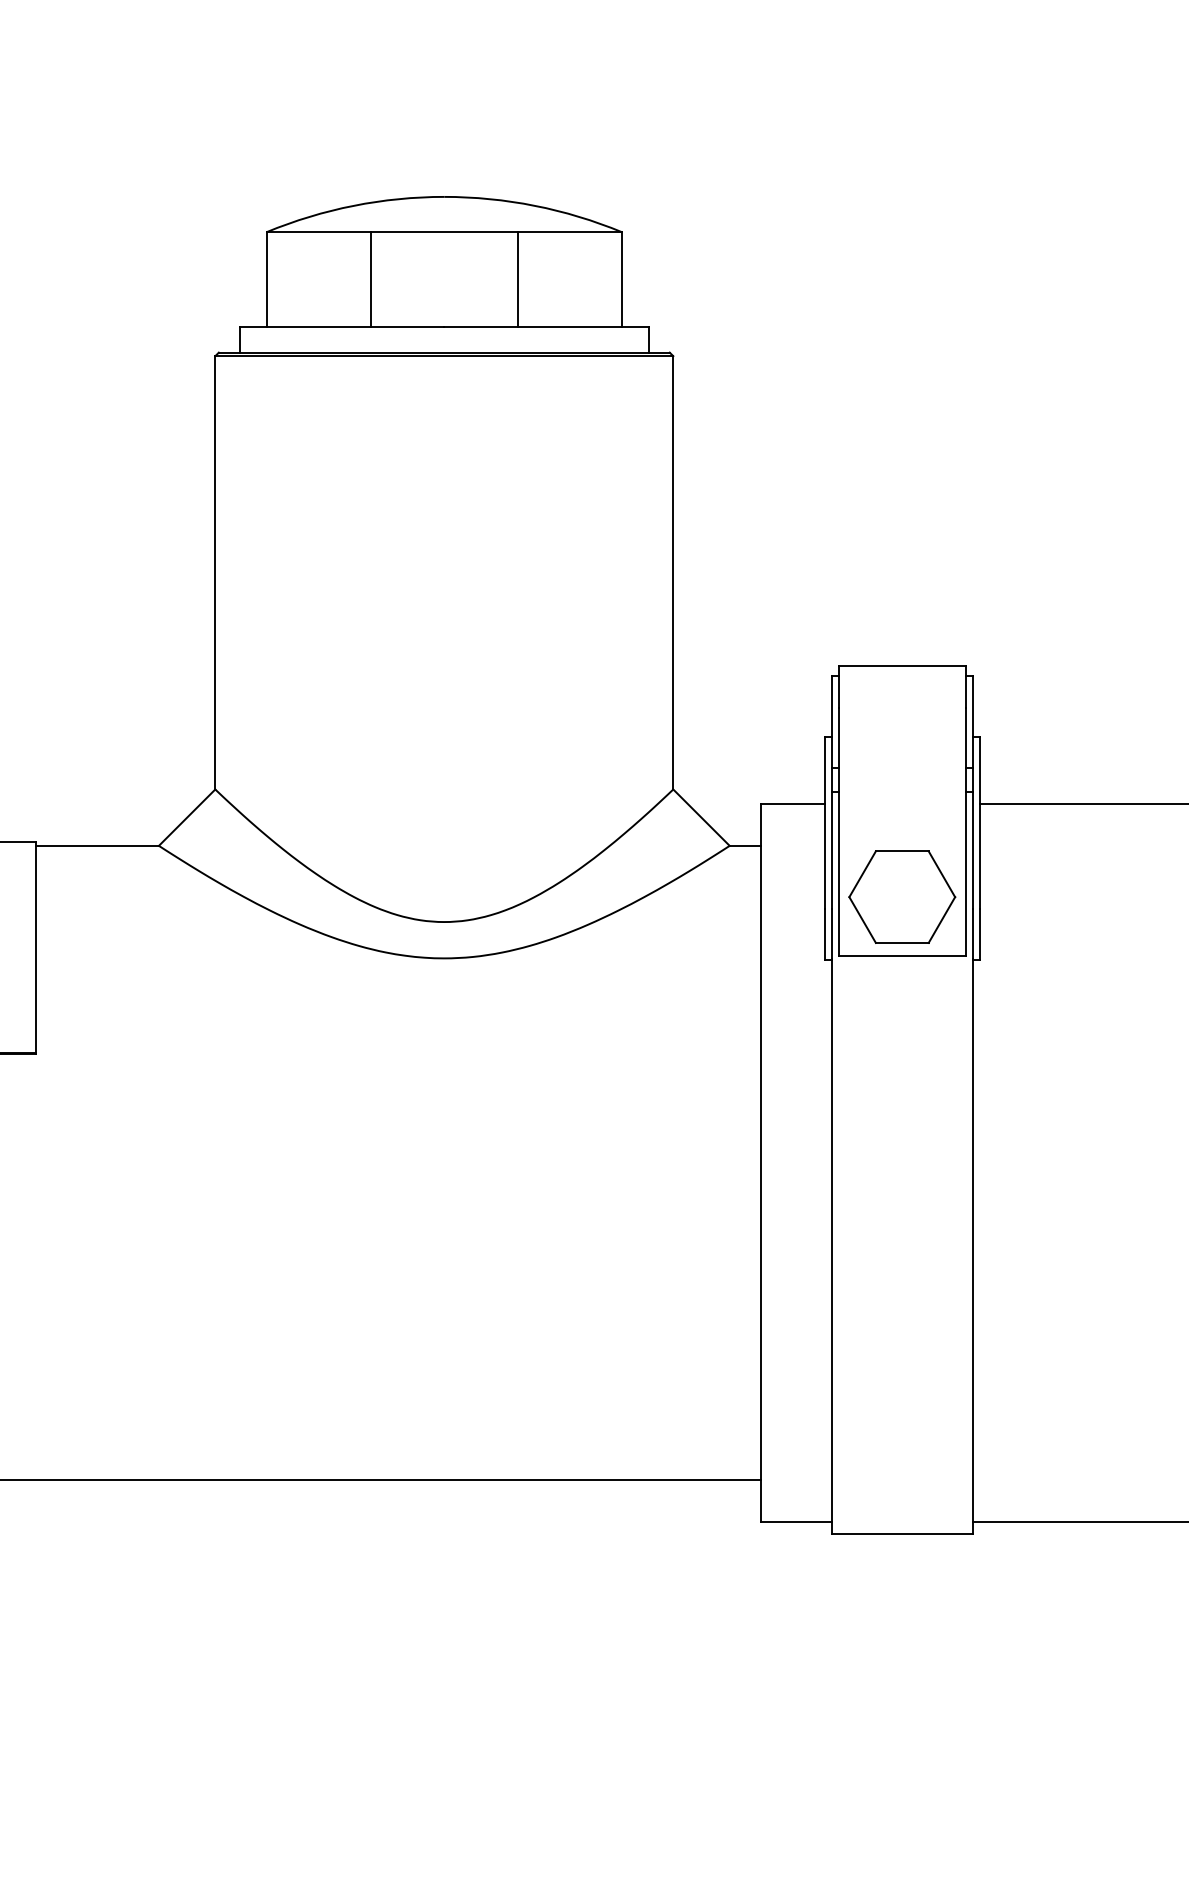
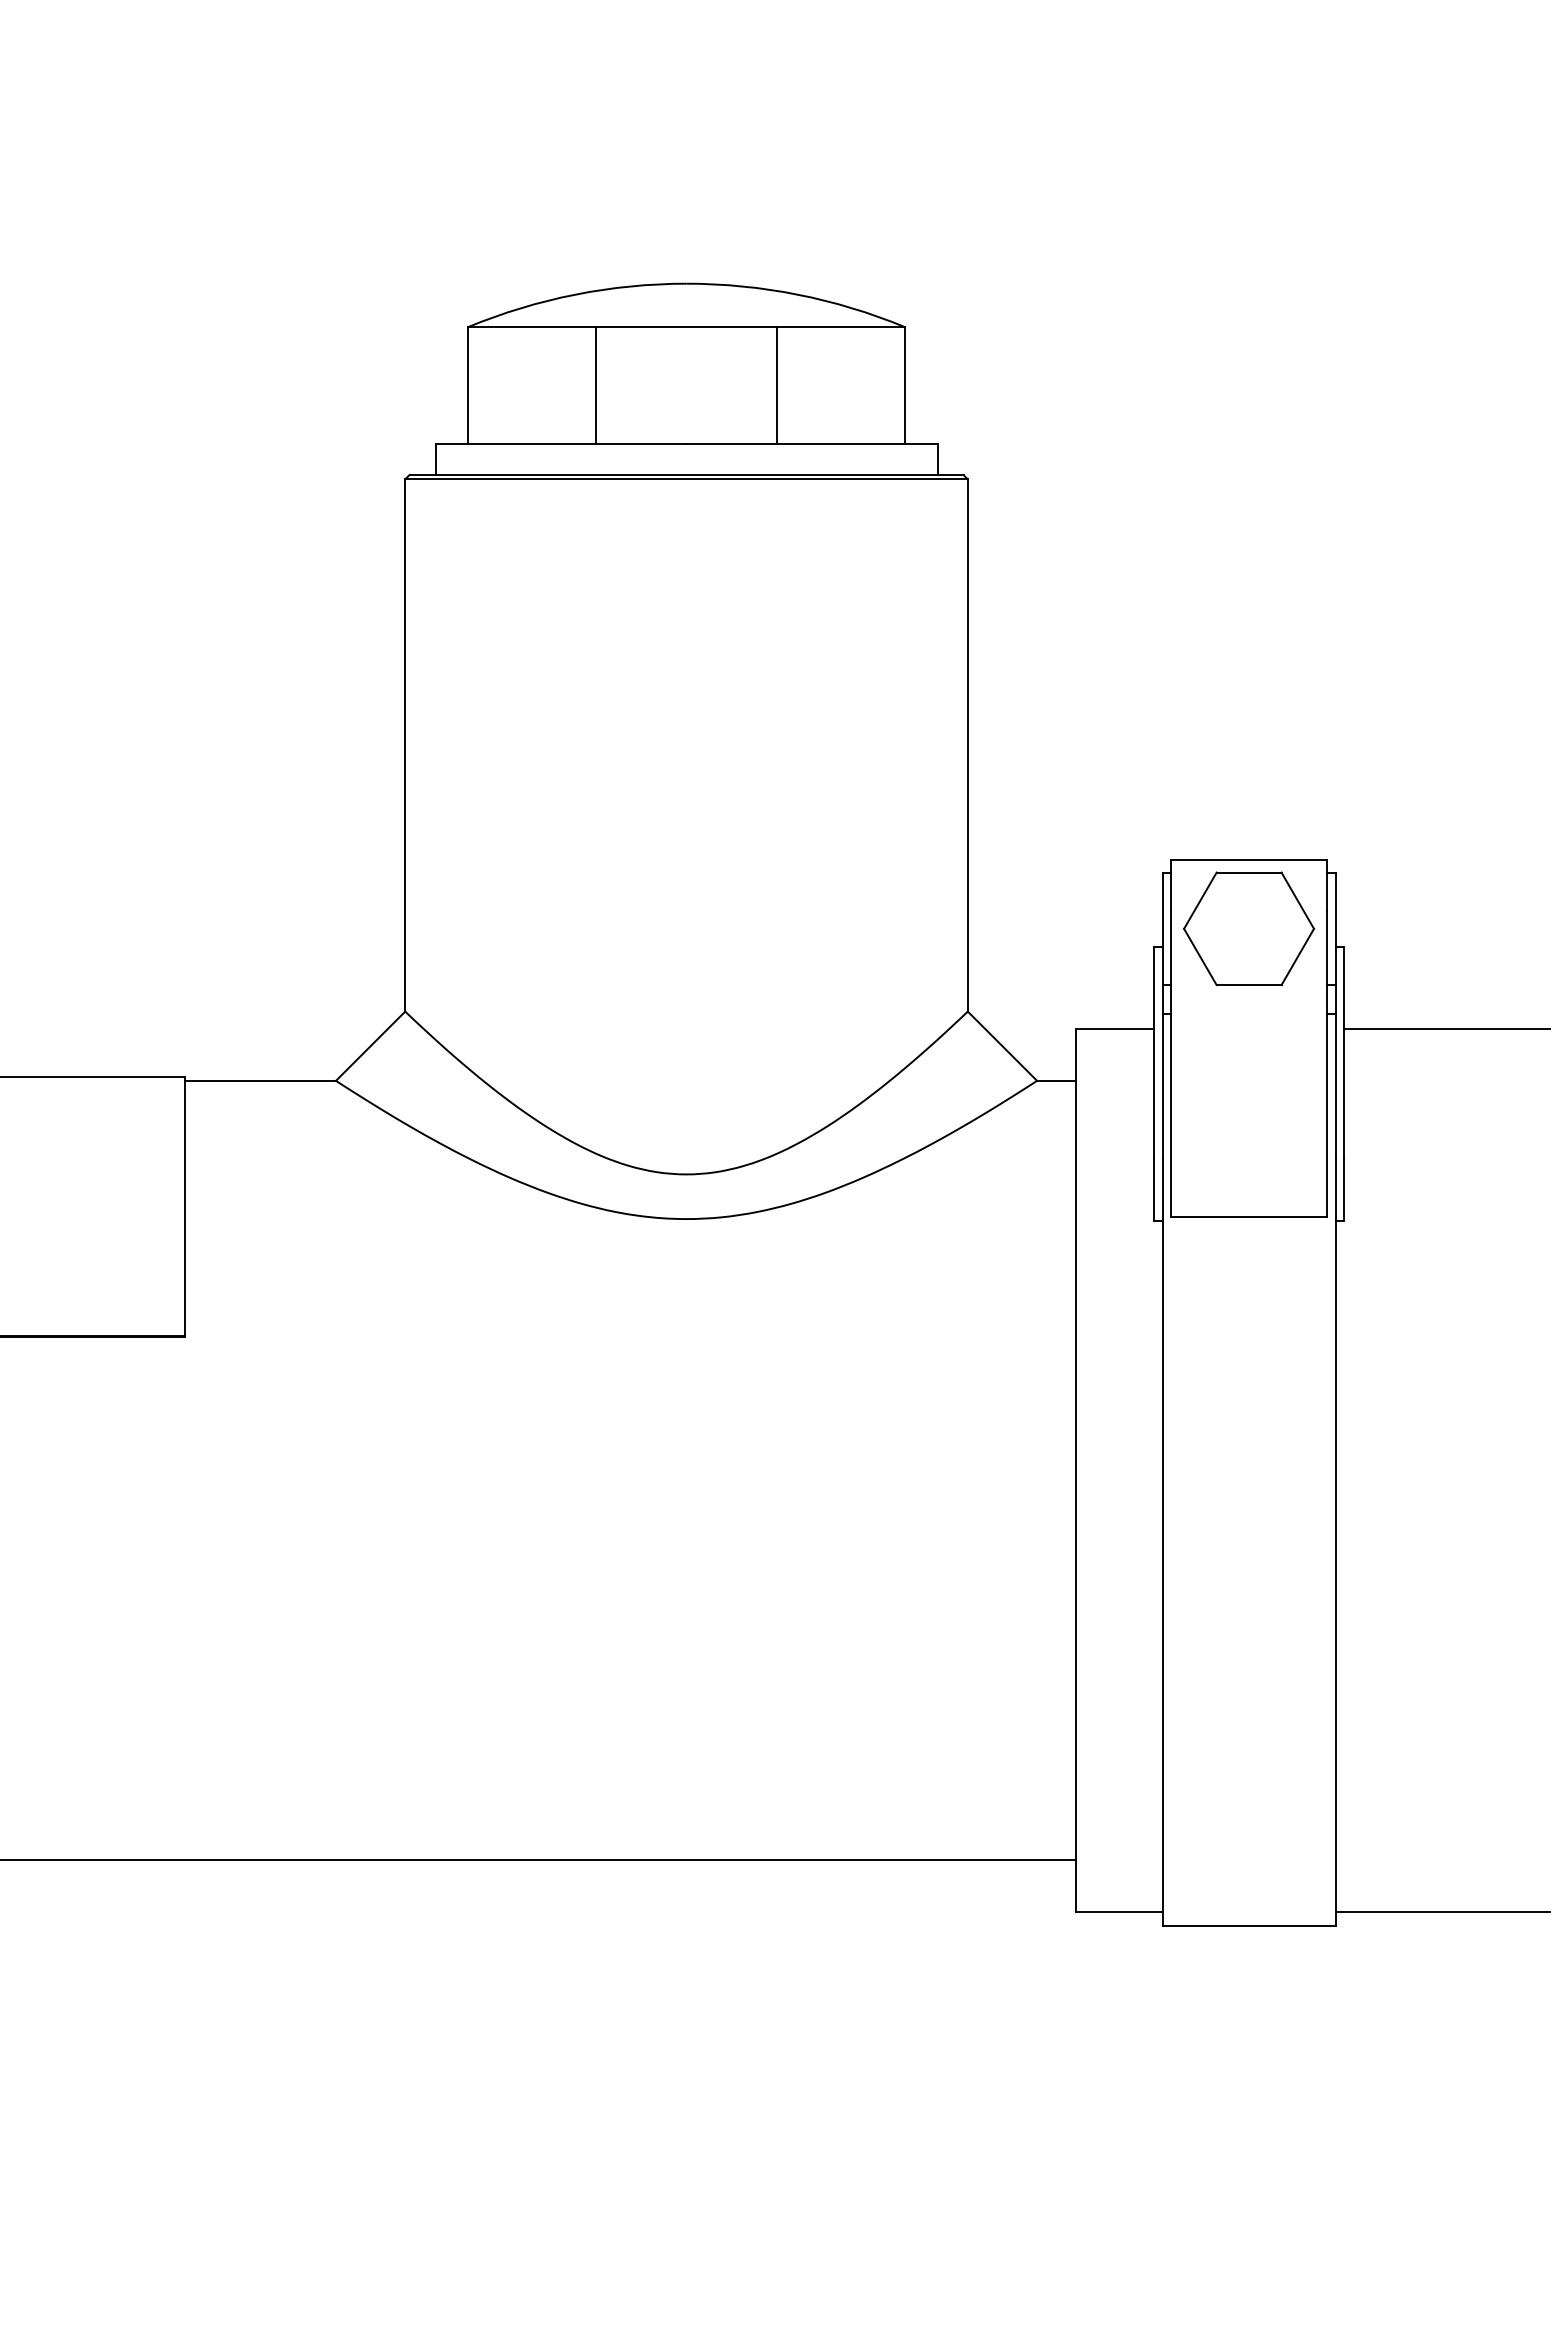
part: (902, 896) -> (1249, 928), moved

